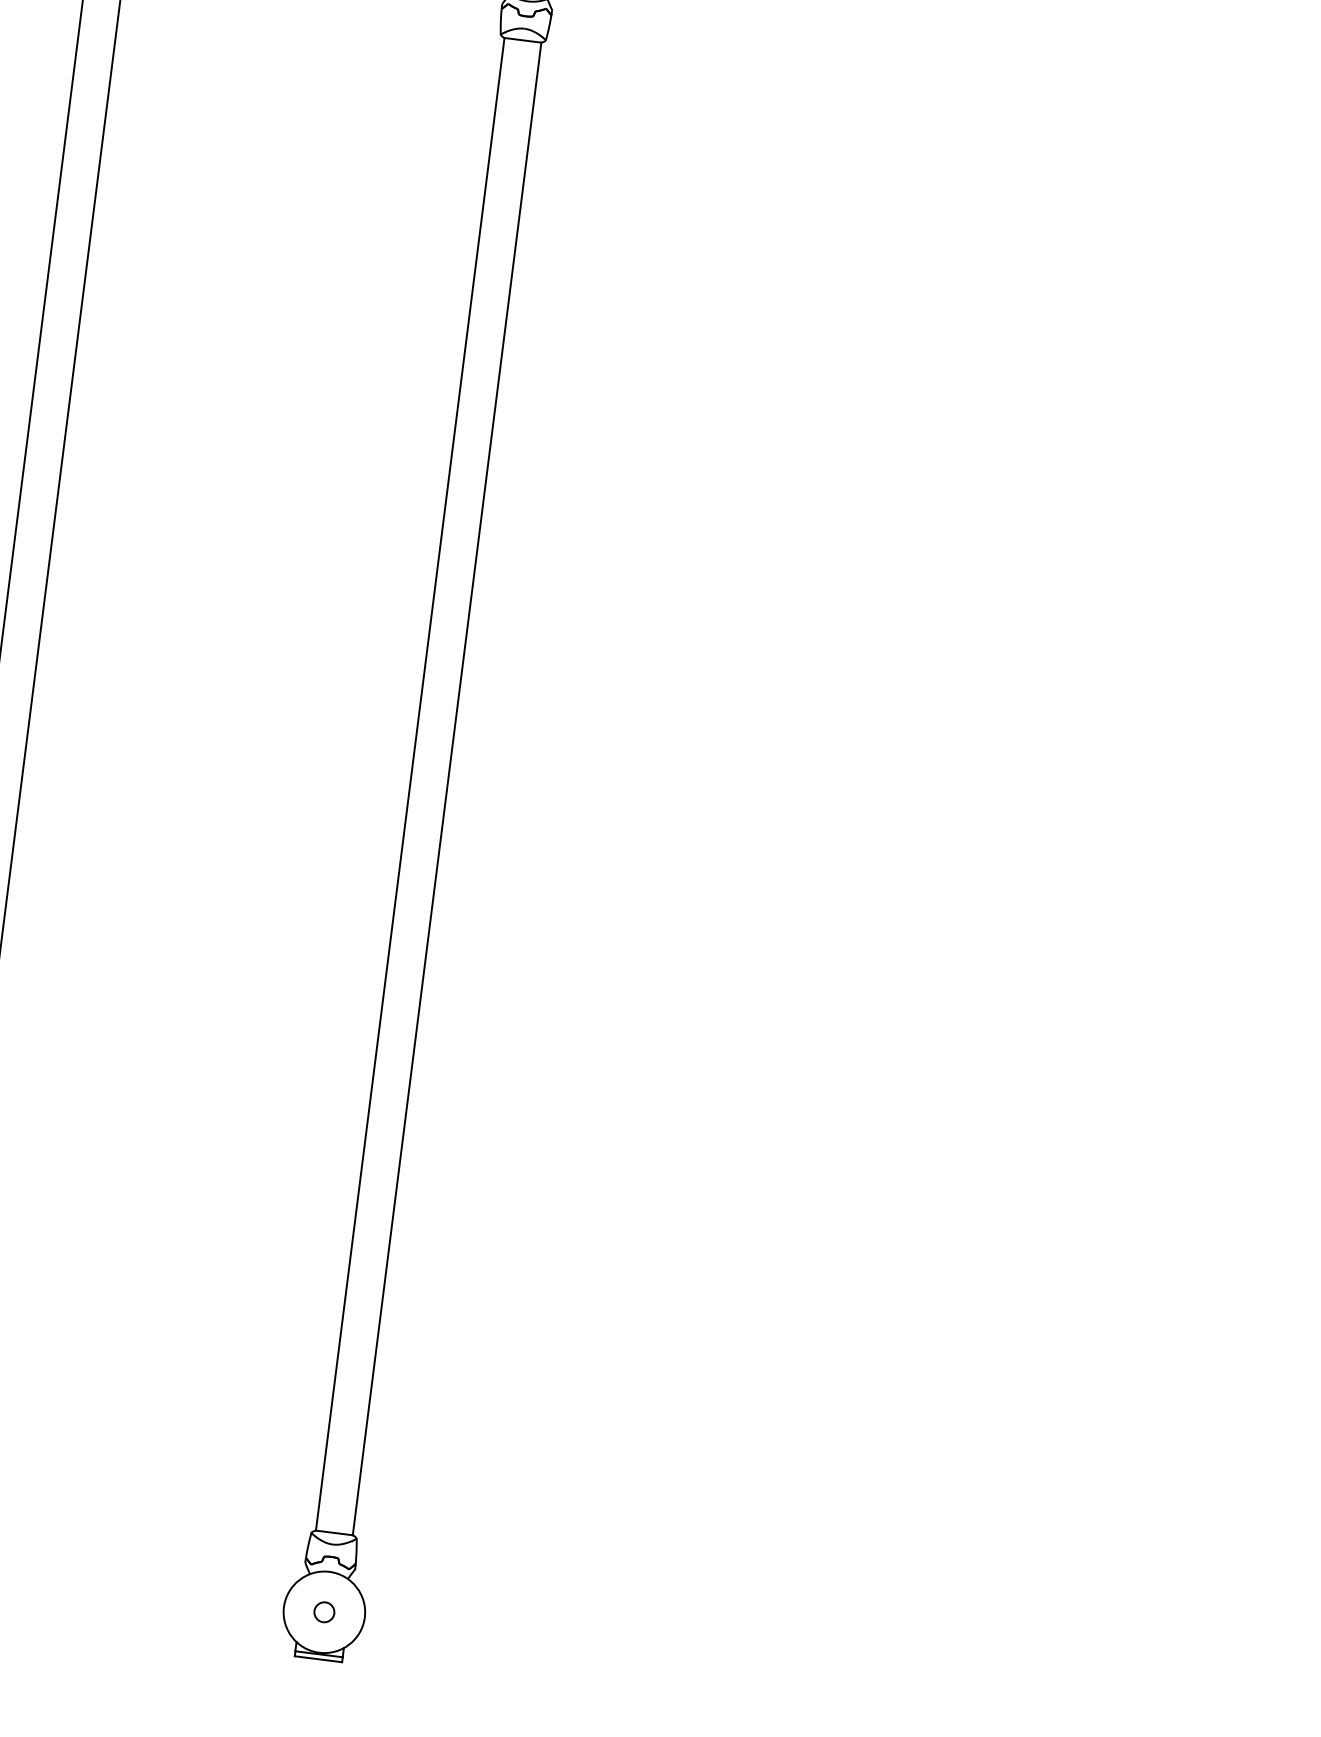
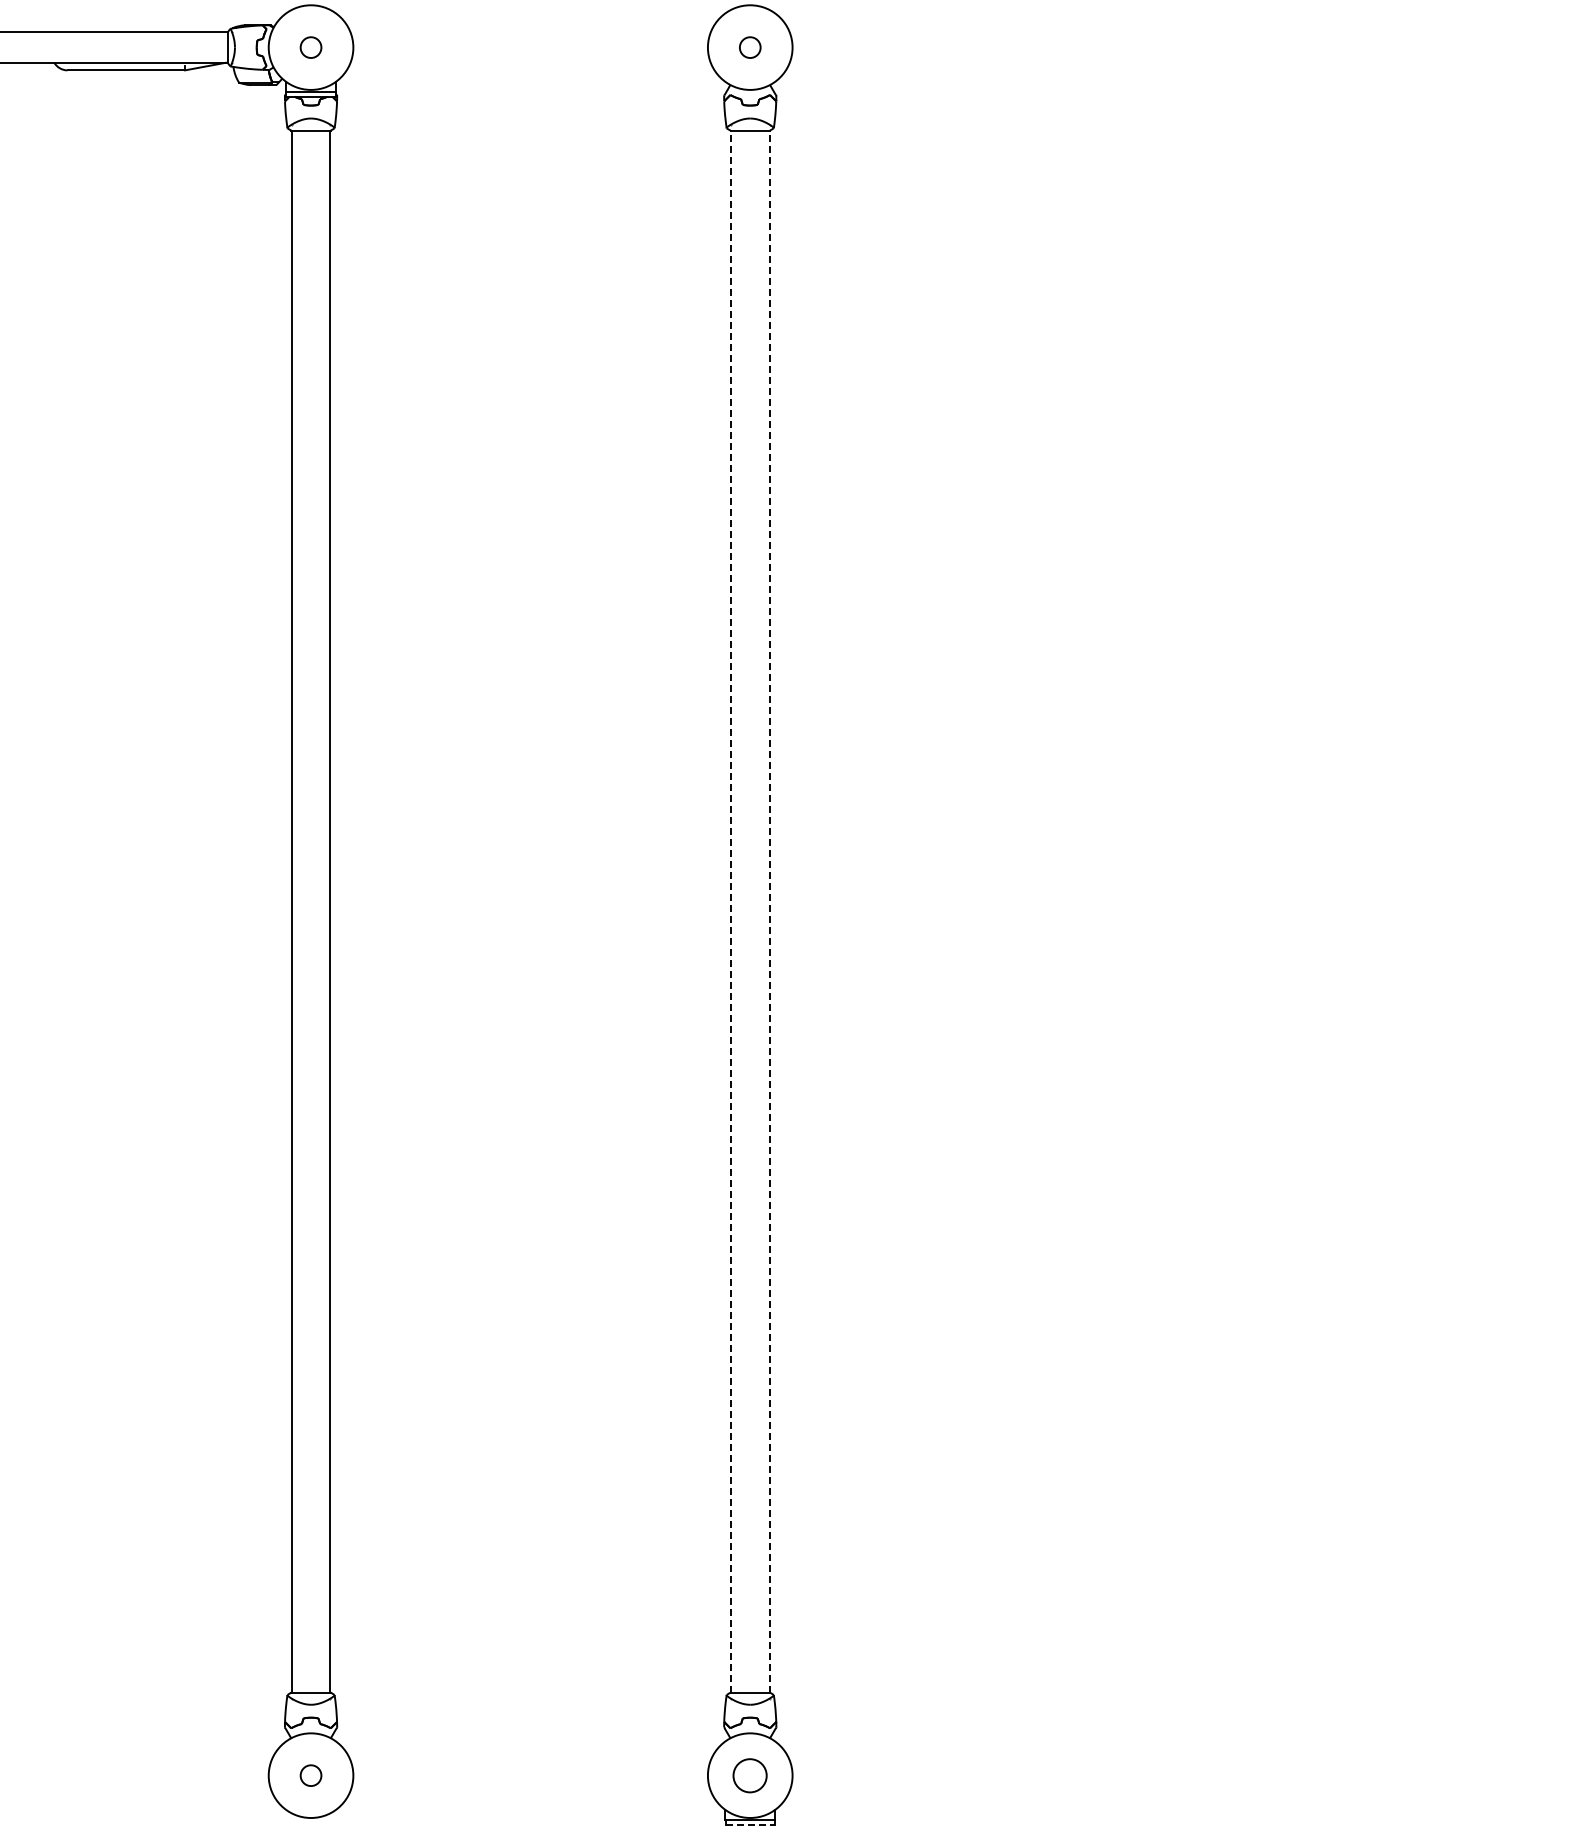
line: (409, 784) -> (730, 911), solid -> dashed
line: (447, 788) -> (769, 911), solid -> dashed
circle: (324, 1612) -> (750, 1775), size x1.6
line: (318, 1658) -> (750, 1824), solid -> dashed

